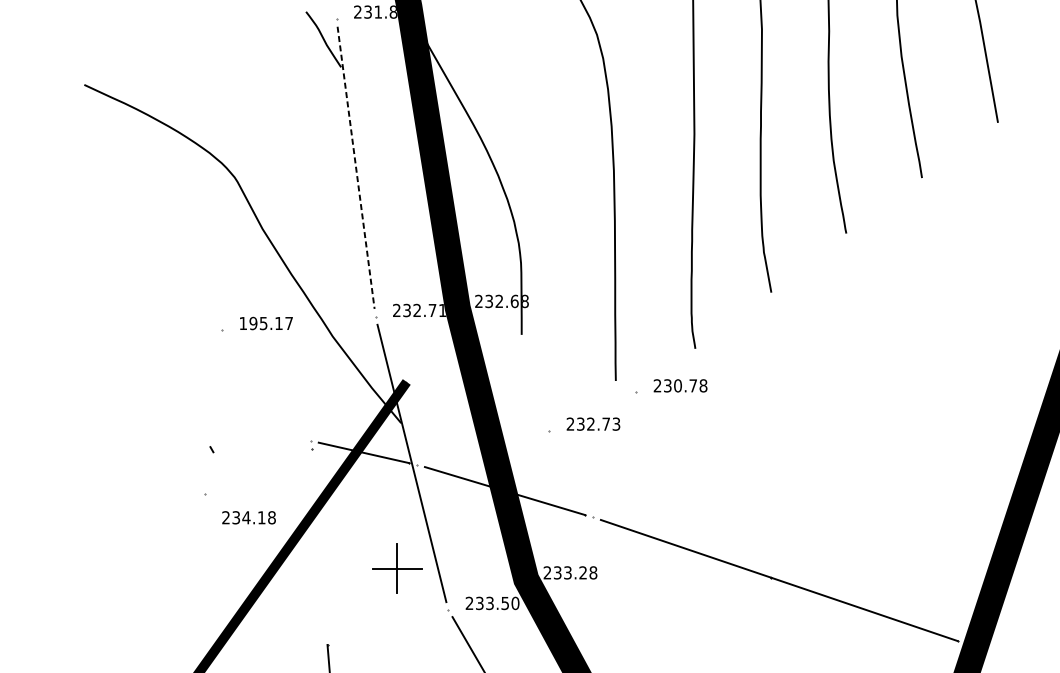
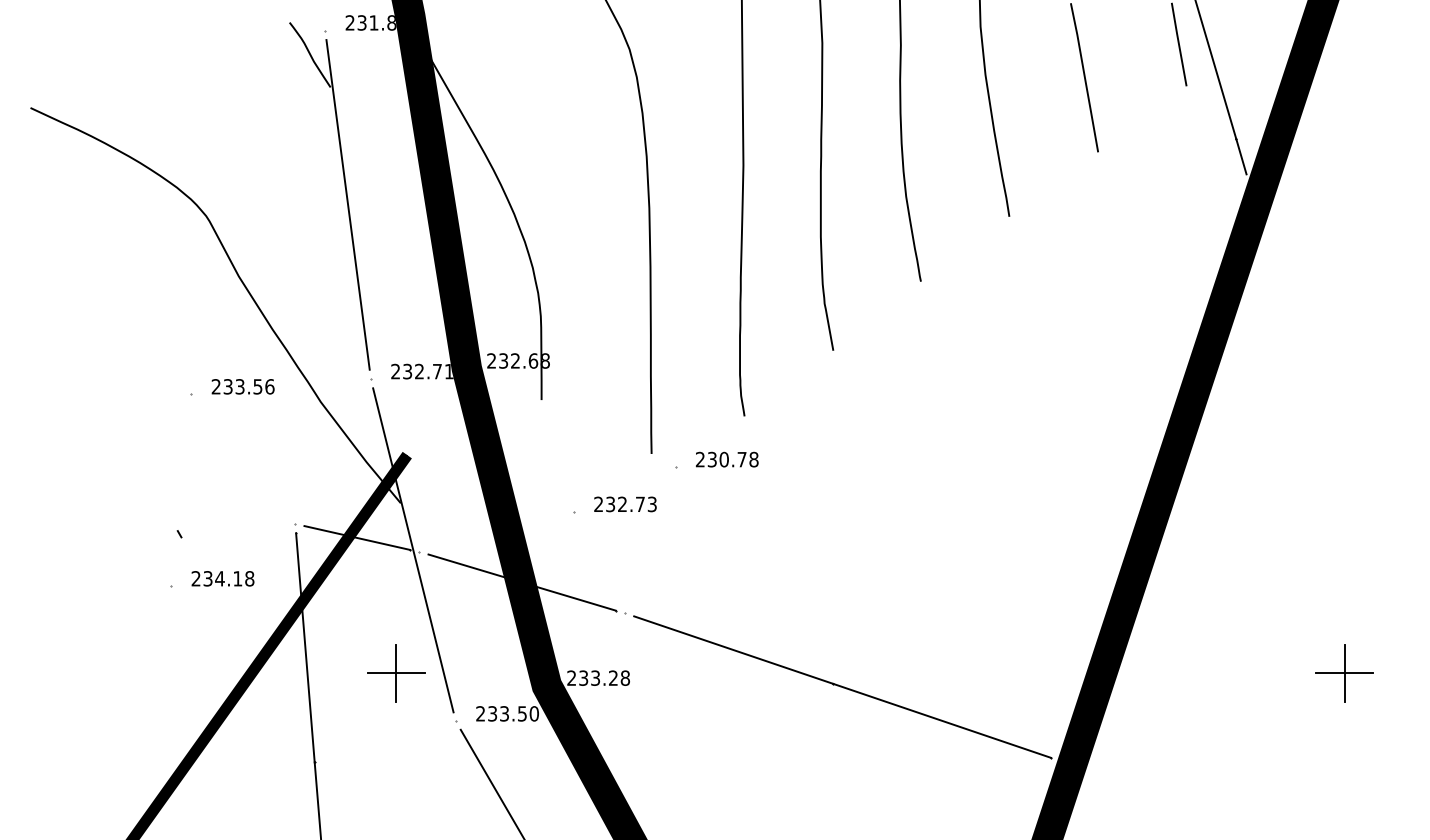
line: (356, 168) -> (348, 205), dashed -> solid
text: (265, 323) -> (242, 386), 195.17 -> 233.56
text: (248, 517) -> (222, 578), moved
line: (319, 546) -> (305, 647), added

